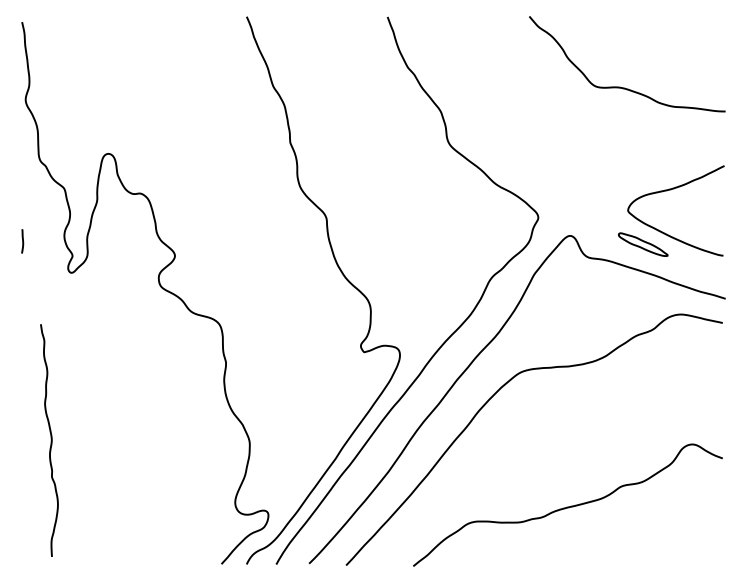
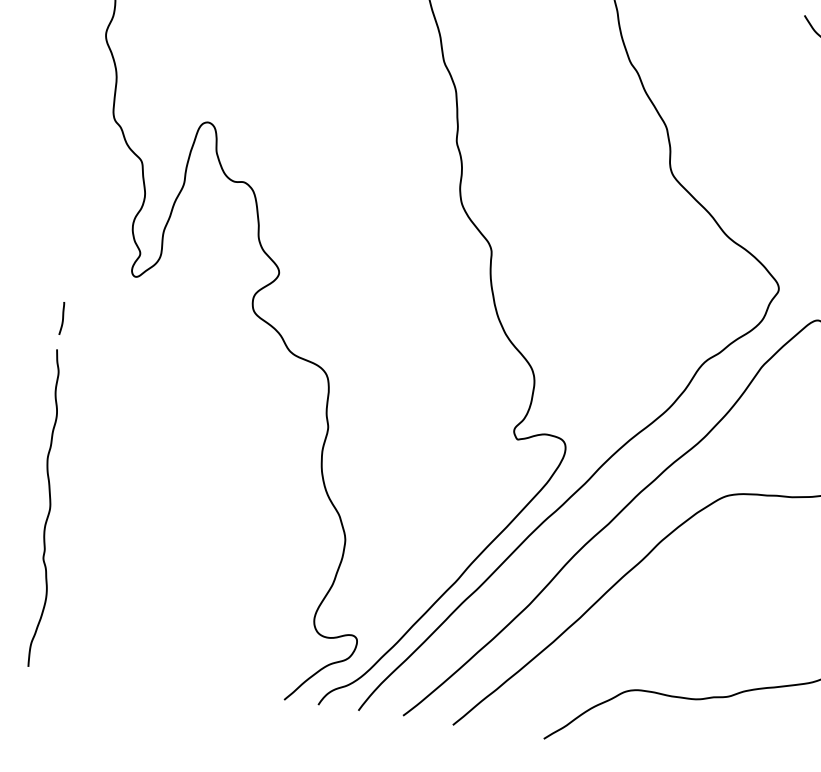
line: (22, 241) -> (62, 318), moved
curve: (50, 440) -> (48, 508), moved

